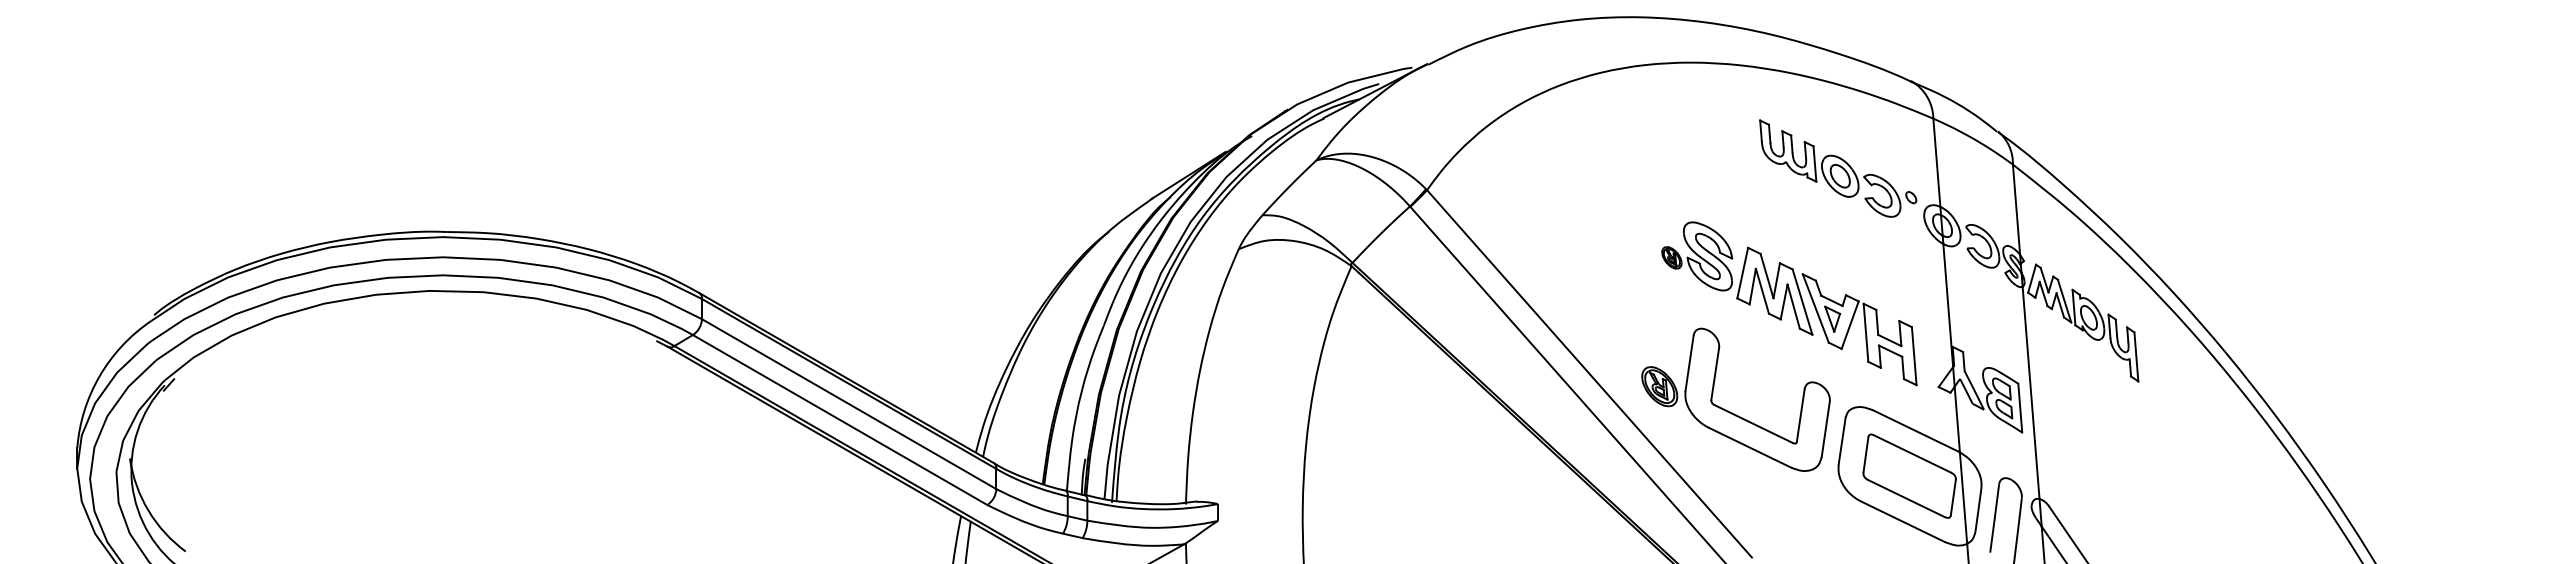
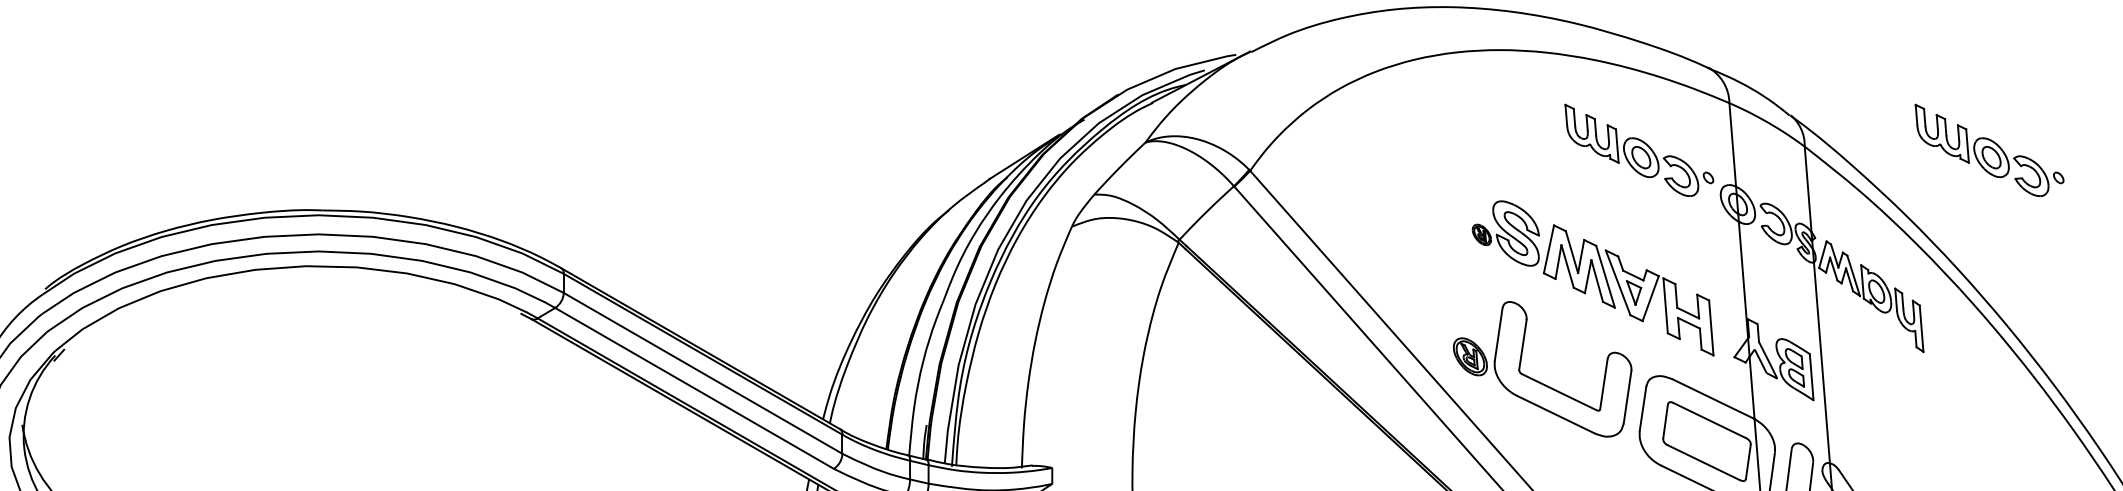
part: (2208, 168) -> (1989, 150), added

